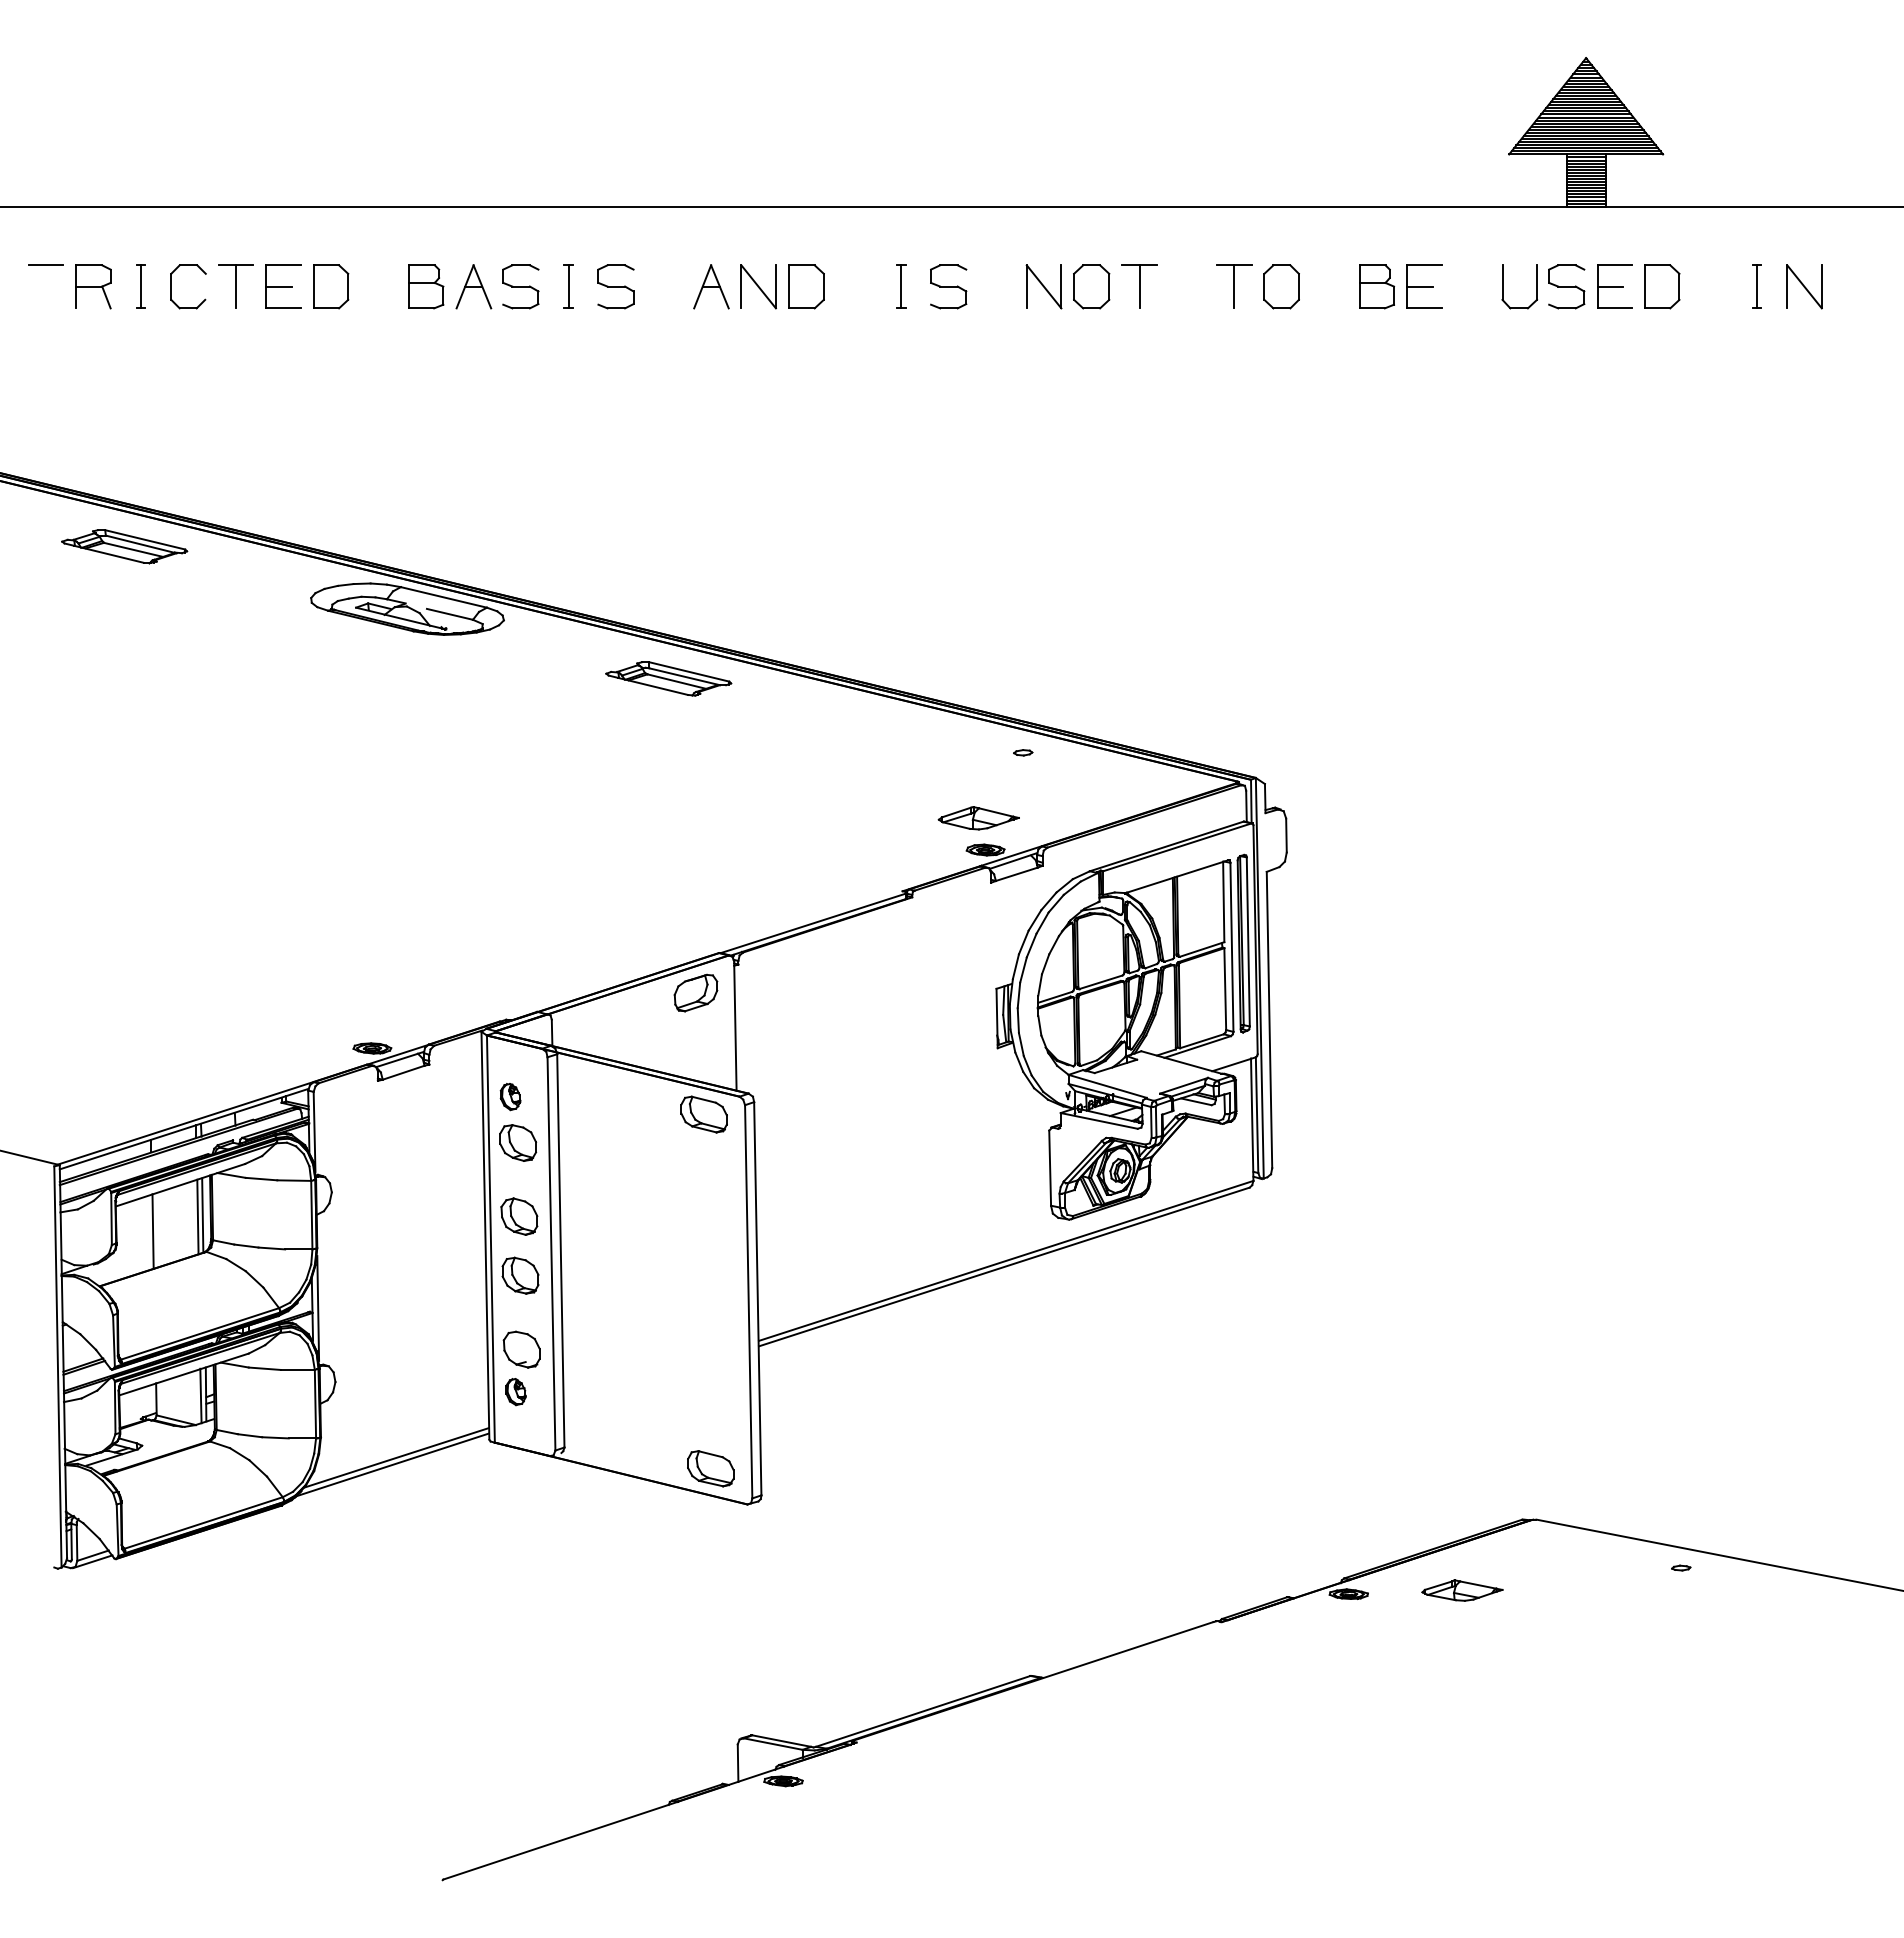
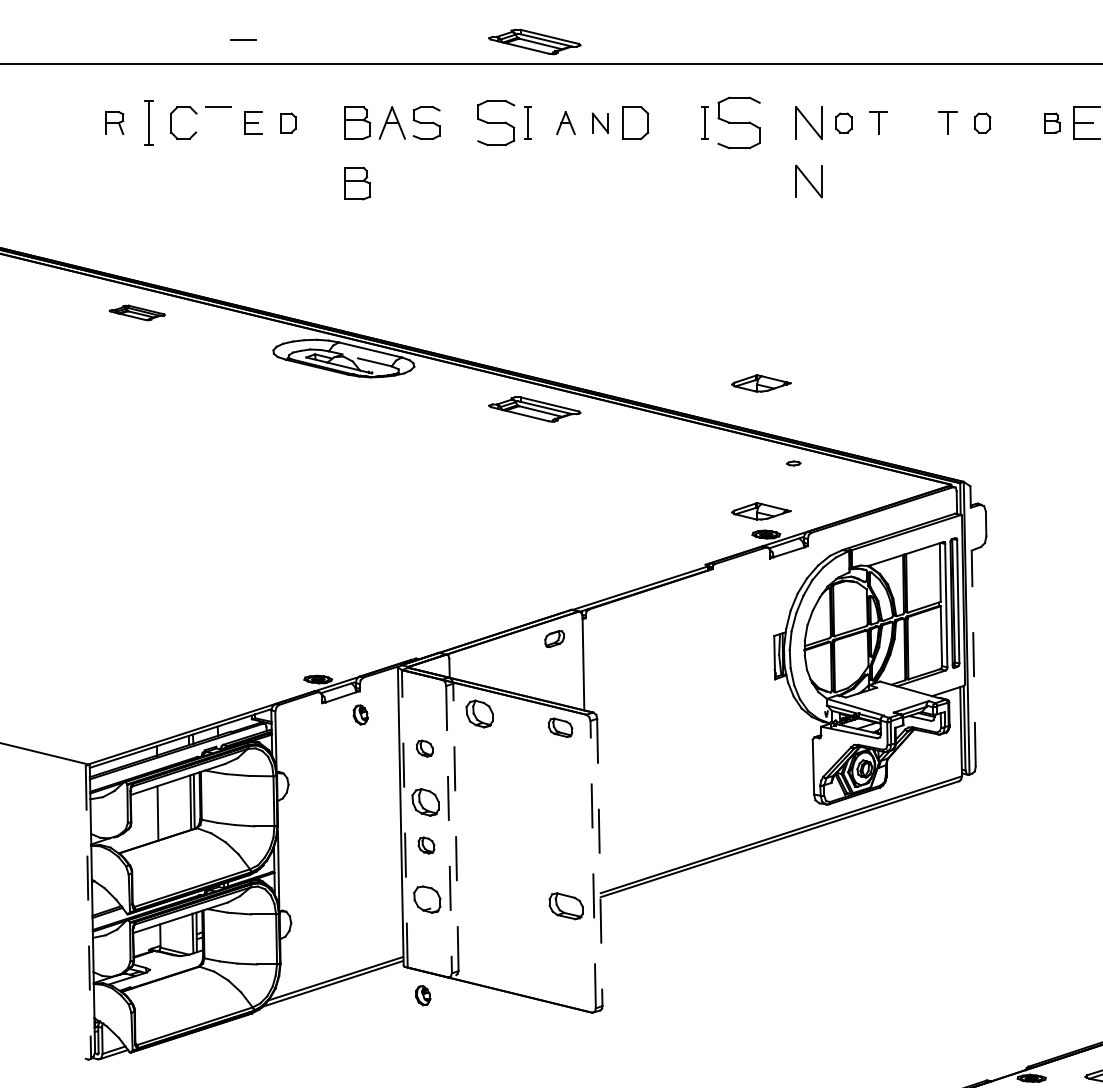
part: (668, 175) -> (534, 41), added
line: (45, 264) -> (243, 39), moved
part: (93, 286) -> (114, 122), size x0.7
part: (140, 286) -> (148, 122), size x1.4
line: (236, 286) -> (218, 122), removed
part: (283, 286) -> (253, 122), size x0.7
part: (331, 286) -> (288, 122), size x0.6
part: (568, 286) -> (528, 122), moved
part: (615, 286) -> (495, 122), size x1.4
part: (711, 286) -> (565, 122), size x0.7
part: (758, 286) -> (600, 122), size x0.6
part: (948, 286) -> (739, 122), size x1.6
part: (1091, 286) -> (843, 122), size x0.6
part: (1139, 286) -> (878, 122), size x0.7
part: (1234, 286) -> (948, 122), size x0.7
part: (1281, 286) -> (982, 122), size x0.6
part: (1377, 286) -> (1052, 122), size x0.6
part: (1043, 366) -> (808, 181), added
part: (426, 369) -> (357, 183), added
part: (124, 546) -> (137, 312), size x0.6
part: (978, 643) -> (761, 383), added
part: (695, 992) -> (554, 638), size x0.6
line: (1269, 1019) -> (973, 658), solid -> dashed
part: (593, 1095) -> (479, 713), added
part: (510, 1097) -> (360, 715), moved
part: (703, 1114) -> (560, 727), size x0.7
part: (518, 1142) -> (424, 748), size x0.6
line: (490, 1239) -> (404, 819), solid -> dashed
line: (560, 1250) -> (455, 827), solid -> dashed
line: (551, 1253) -> (449, 829), solid -> dashed
part: (520, 1275) -> (426, 845), size x0.6
line: (757, 1298) -> (599, 862), solid -> dashed
line: (748, 1301) -> (593, 864), solid -> dashed
line: (57, 1366) -> (88, 911), solid -> dashed
part: (515, 1392) -> (422, 995), moved
part: (710, 1468) -> (565, 906), moved

